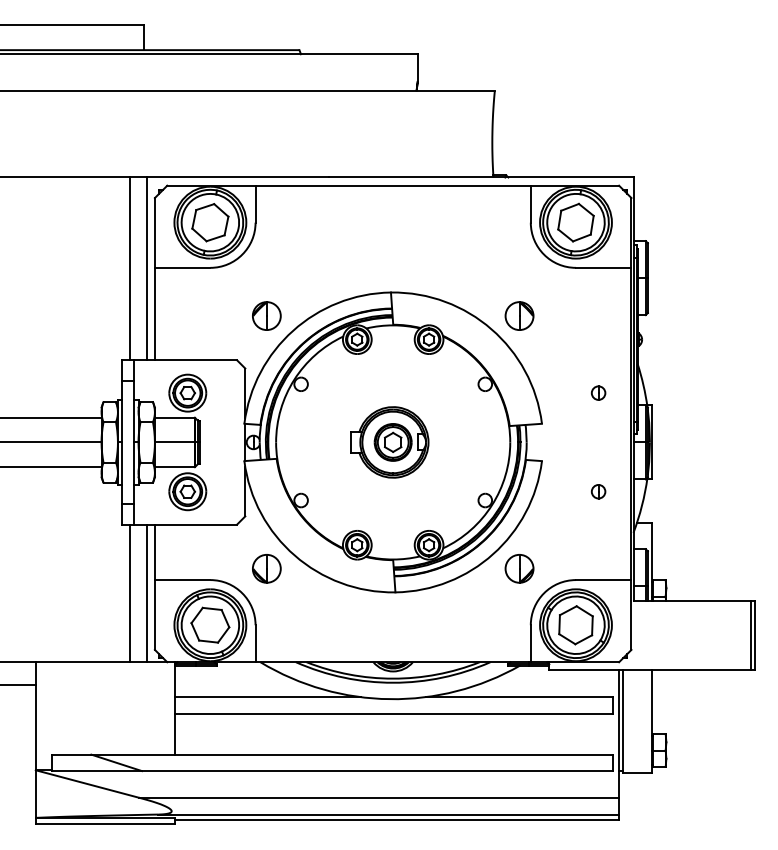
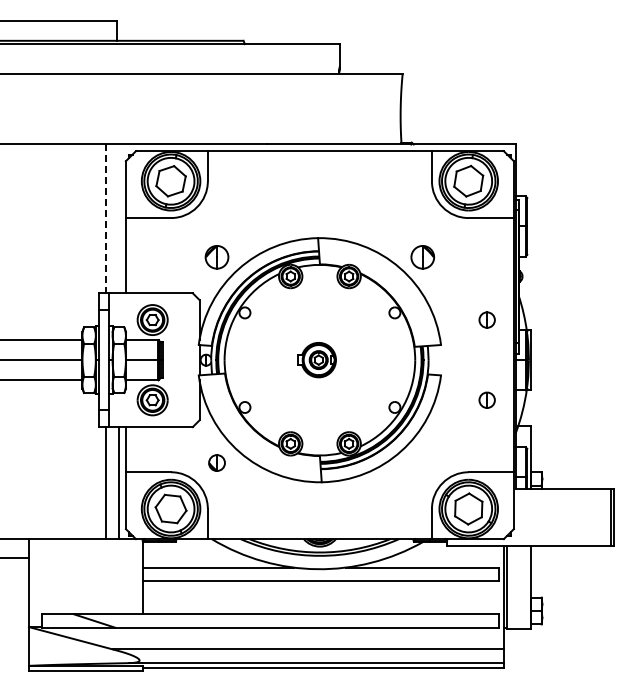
line: (147, 268) -> (119, 218), removed
line: (129, 269) -> (105, 219), solid -> dashed
part: (597, 392) -> (486, 319), size x1.4
part: (389, 441) -> (316, 359), size x0.6
part: (597, 491) -> (486, 400), size x1.4
part: (266, 568) -> (216, 462), size x0.7
part: (519, 568) -> (422, 462), removed

